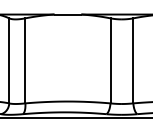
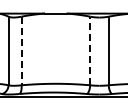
line: (110, 60) -> (90, 50), solid -> dashed
line: (25, 61) -> (21, 51), solid -> dashed

